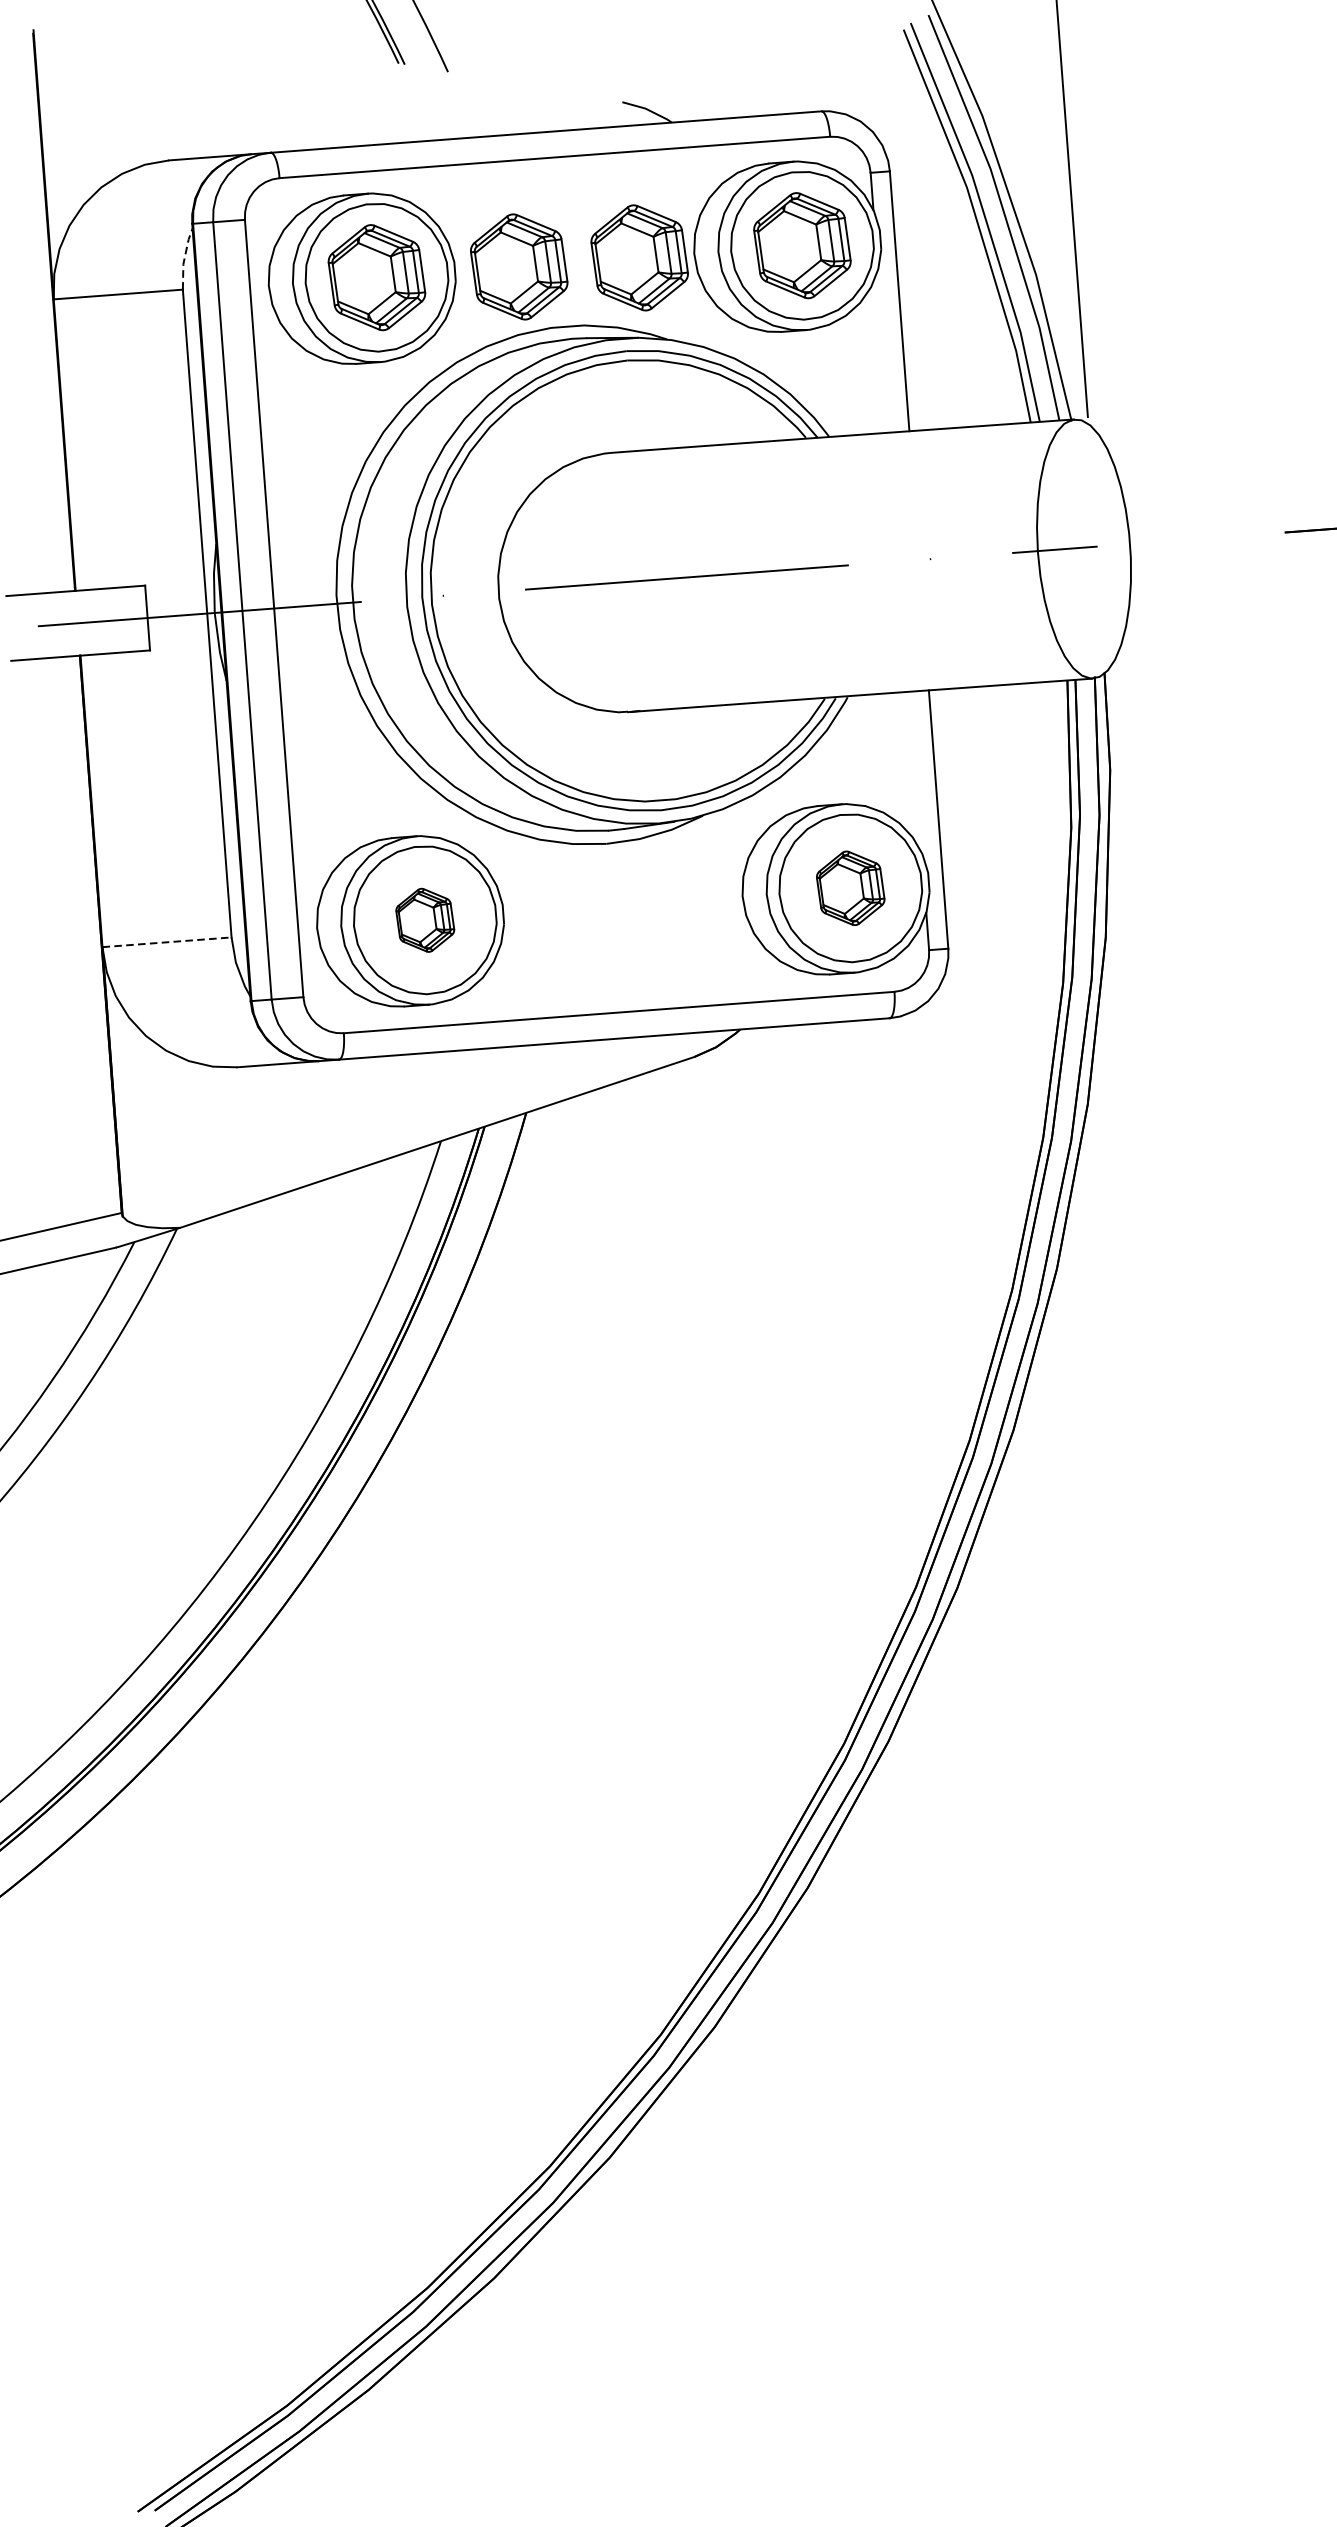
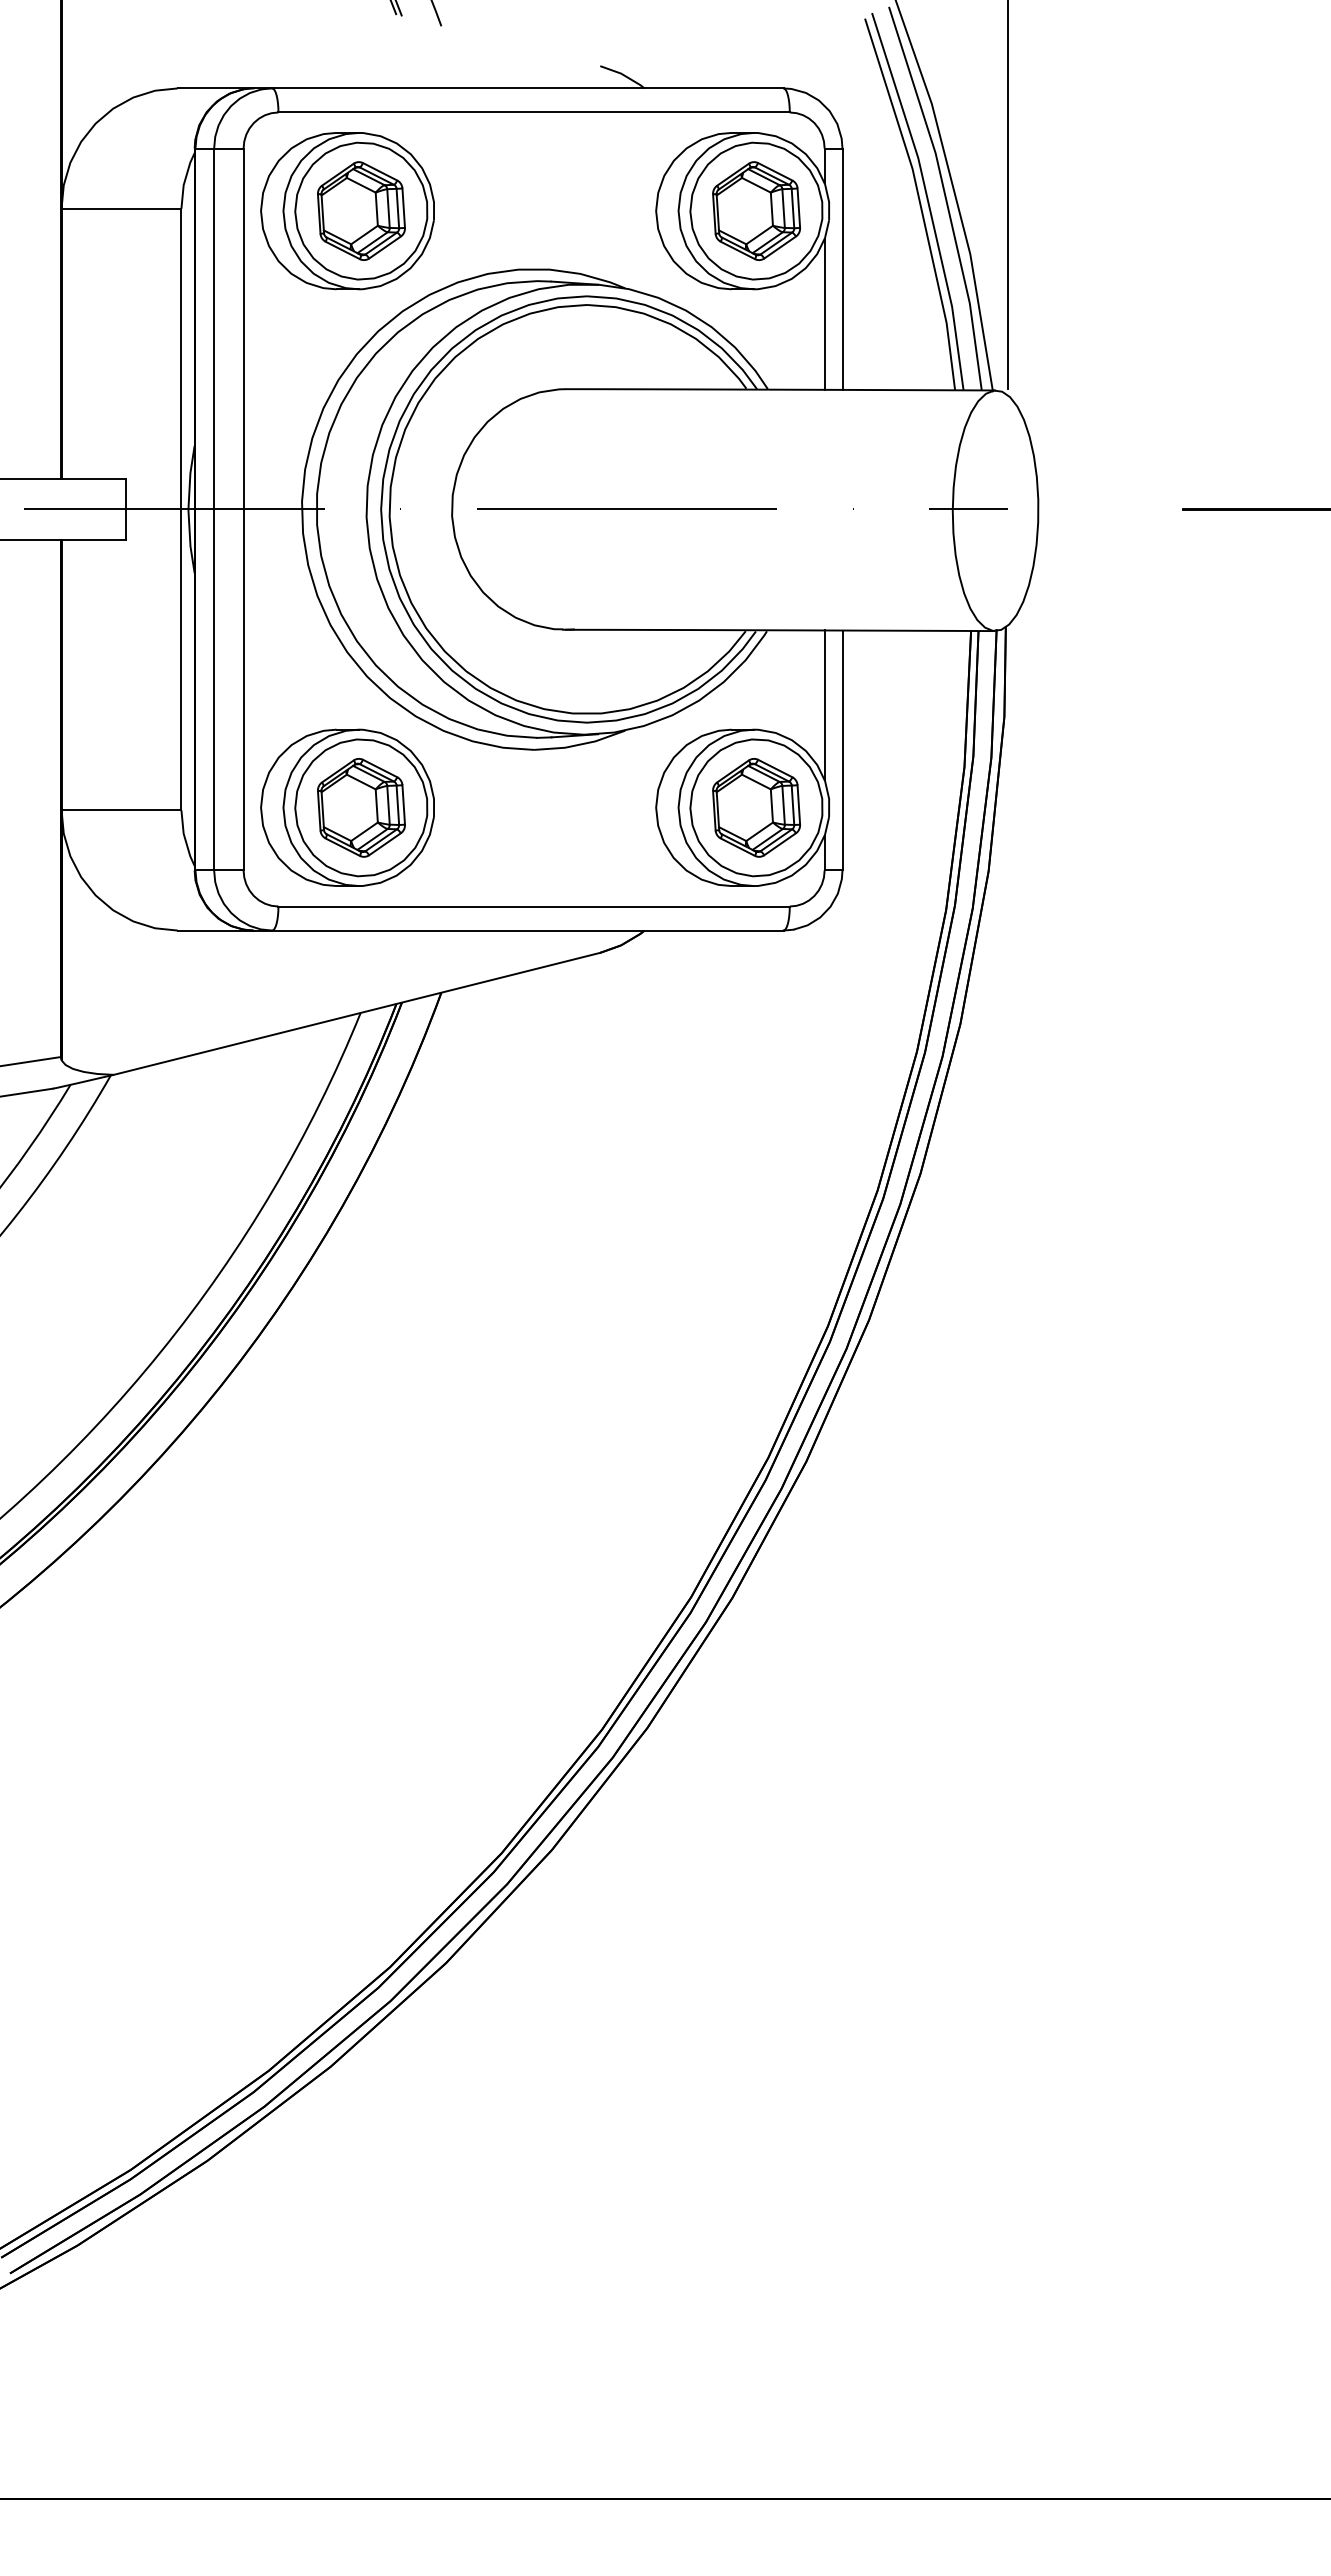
line: (184, 257) -> (185, 179), dashed -> solid
part: (639, 257) -> (605, 210), removed
part: (519, 266) -> (493, 210), removed
line: (883, 351) -> (824, 314), added
line: (915, 771) -> (824, 704), added
part: (850, 887) -> (756, 807), size x1.43
part: (425, 919) -> (361, 807), size x1.67
line: (167, 942) -> (121, 810), dashed -> solid

